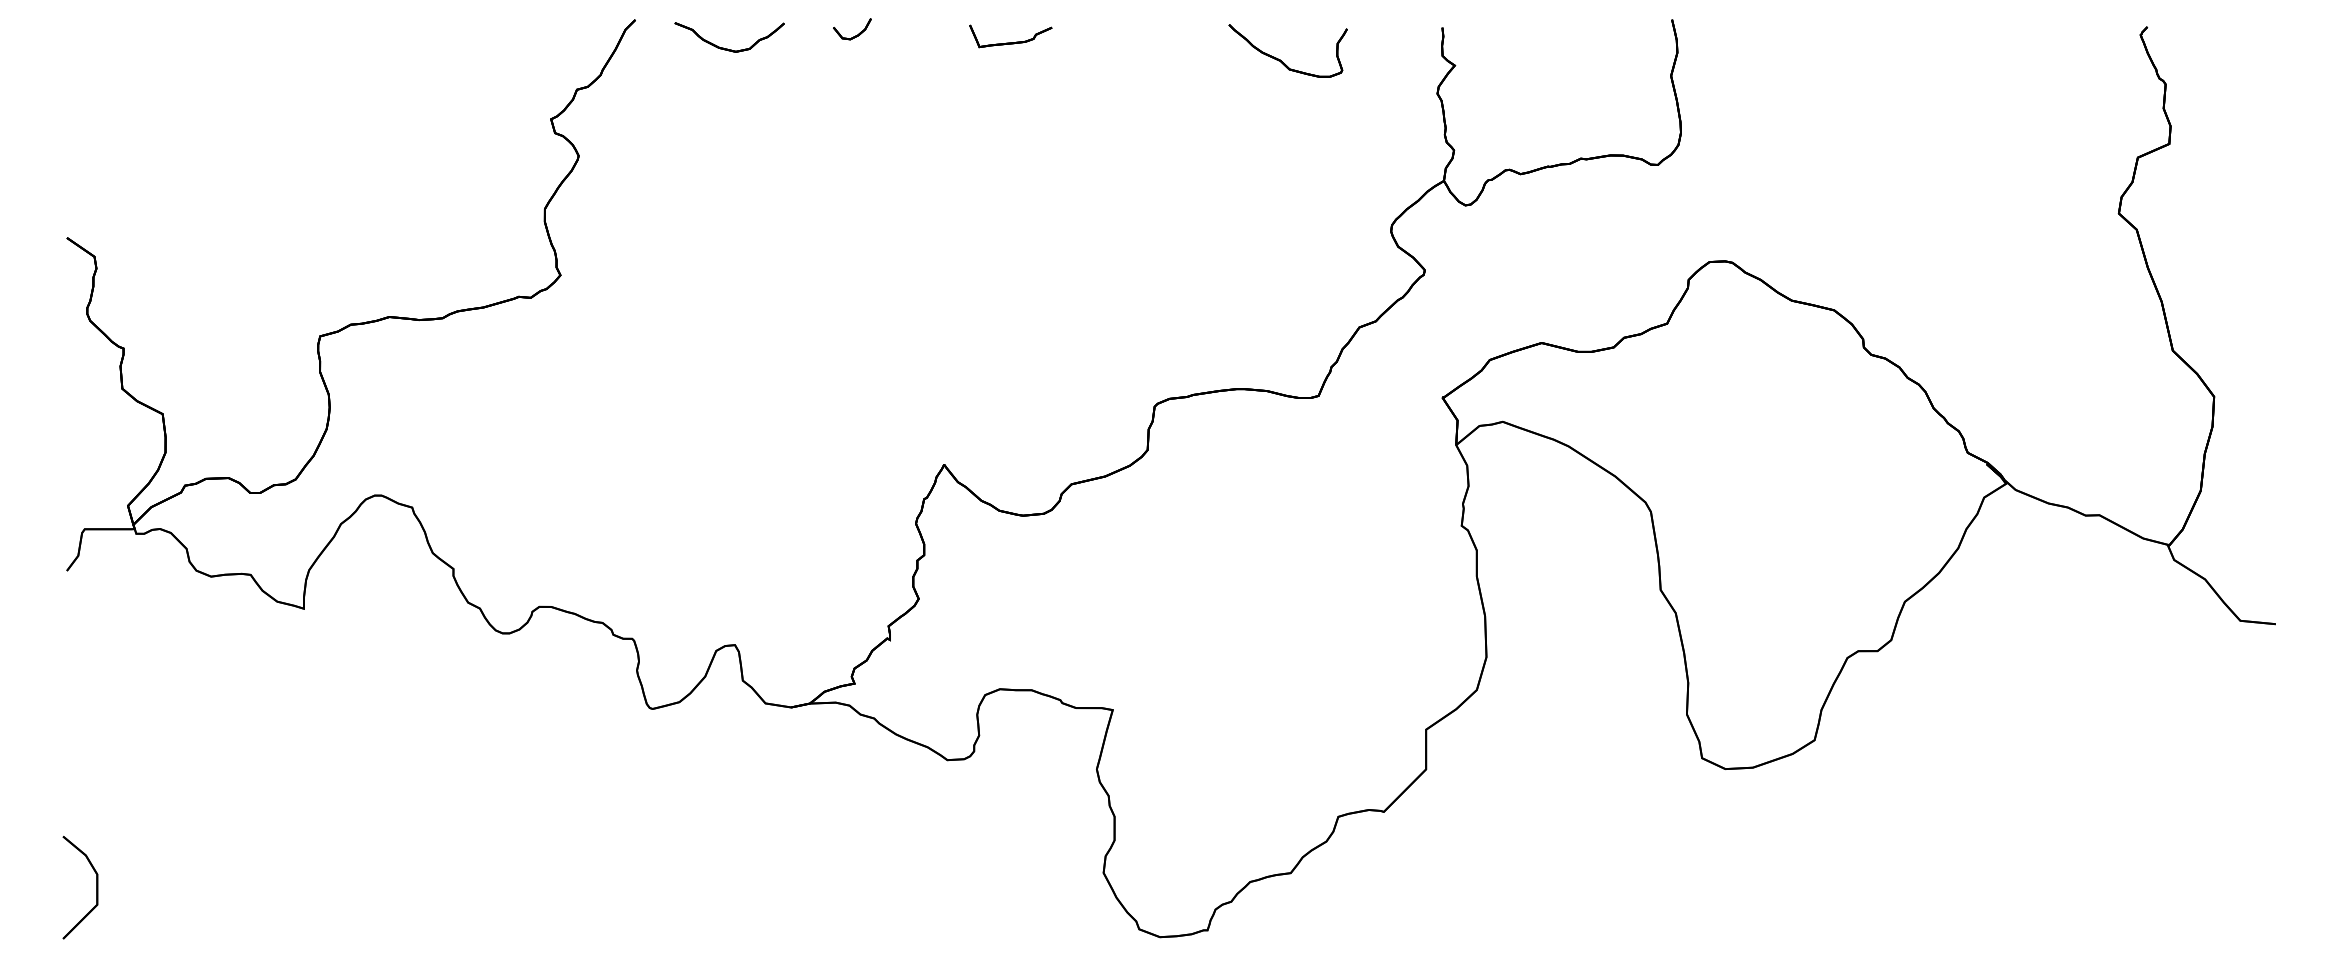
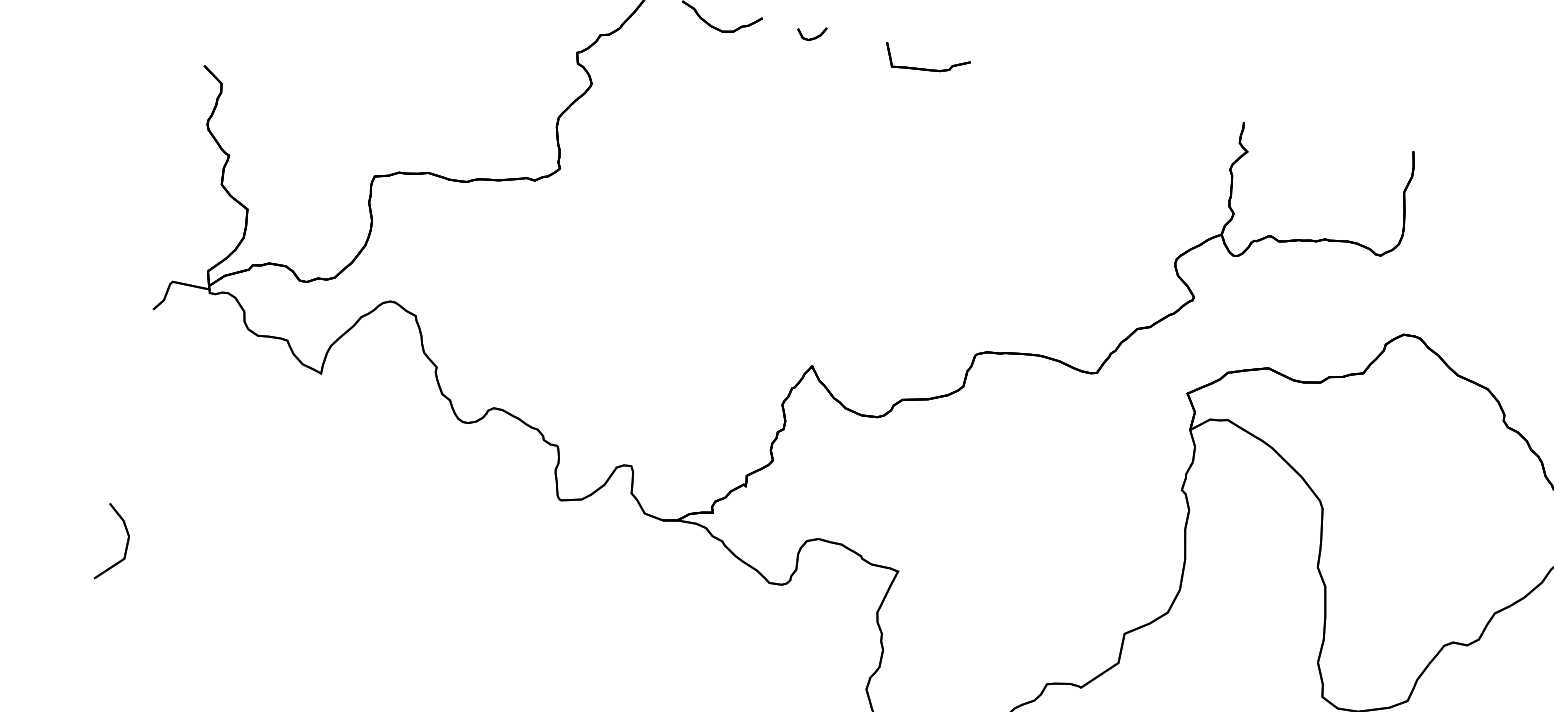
part: (1010, 36) -> (926, 62), size x1.4
part: (1280, 59) -> (1120, 120), removed

